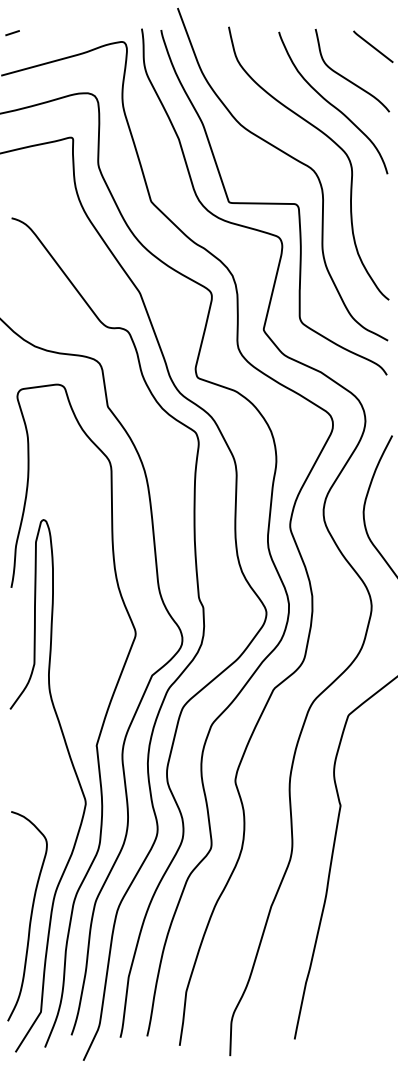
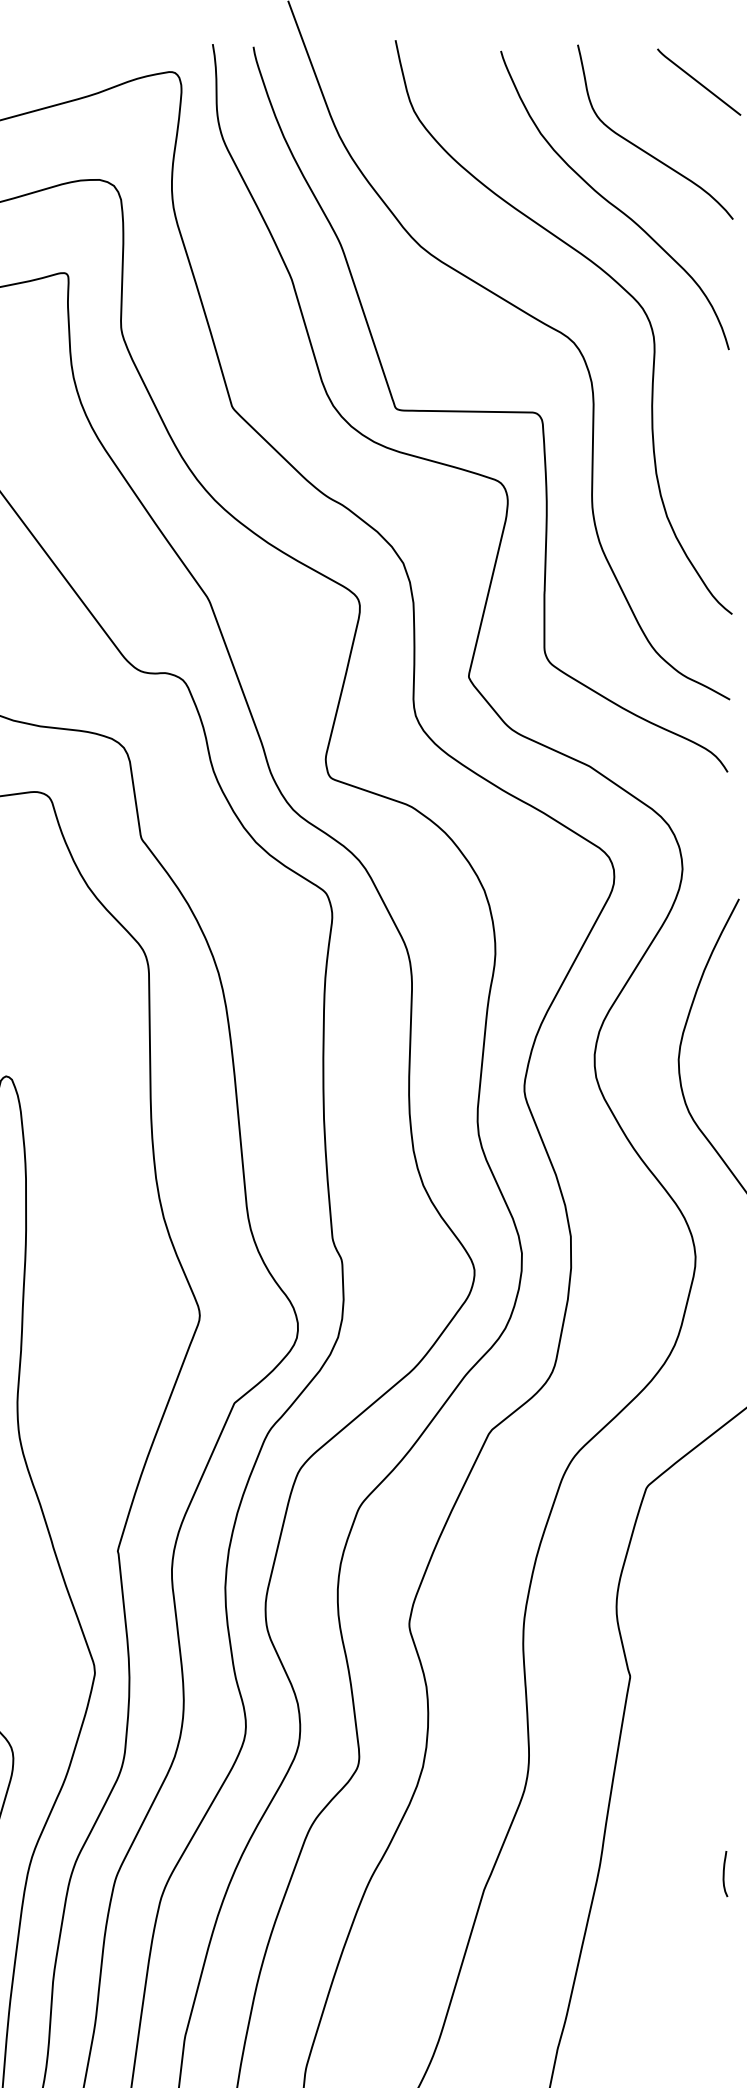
line: (385, 899) -> (724, 1873), added

